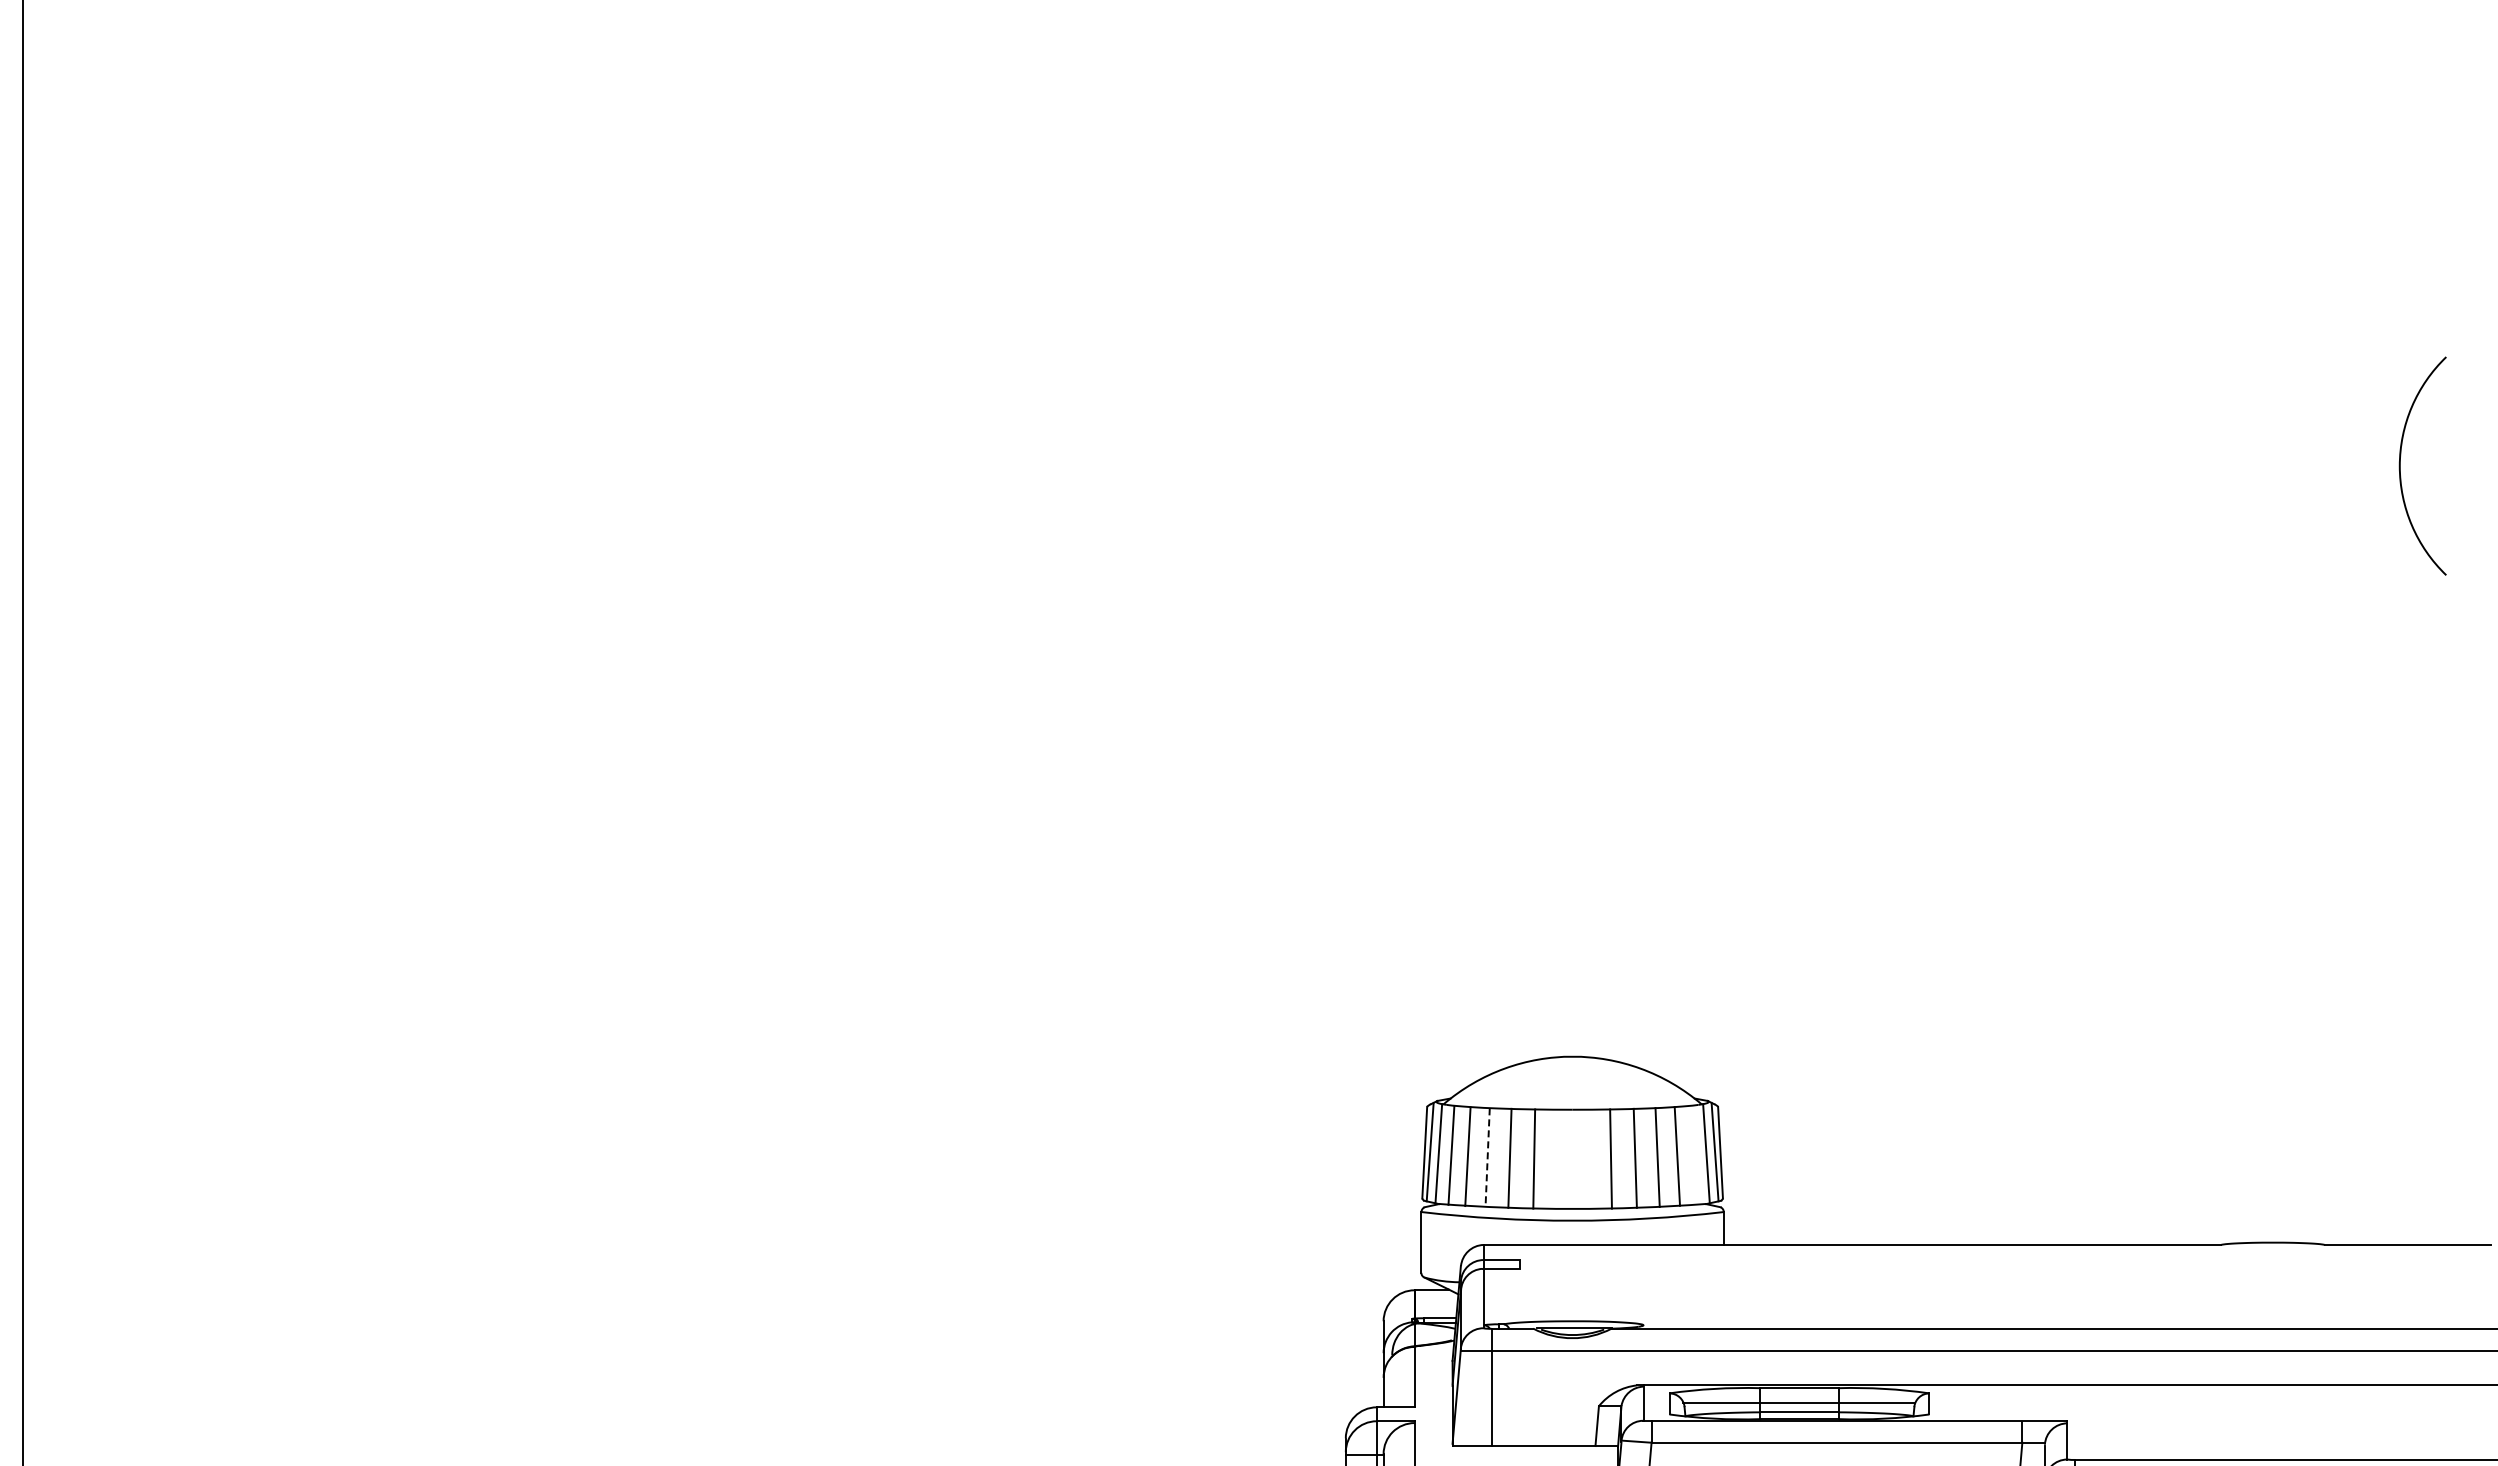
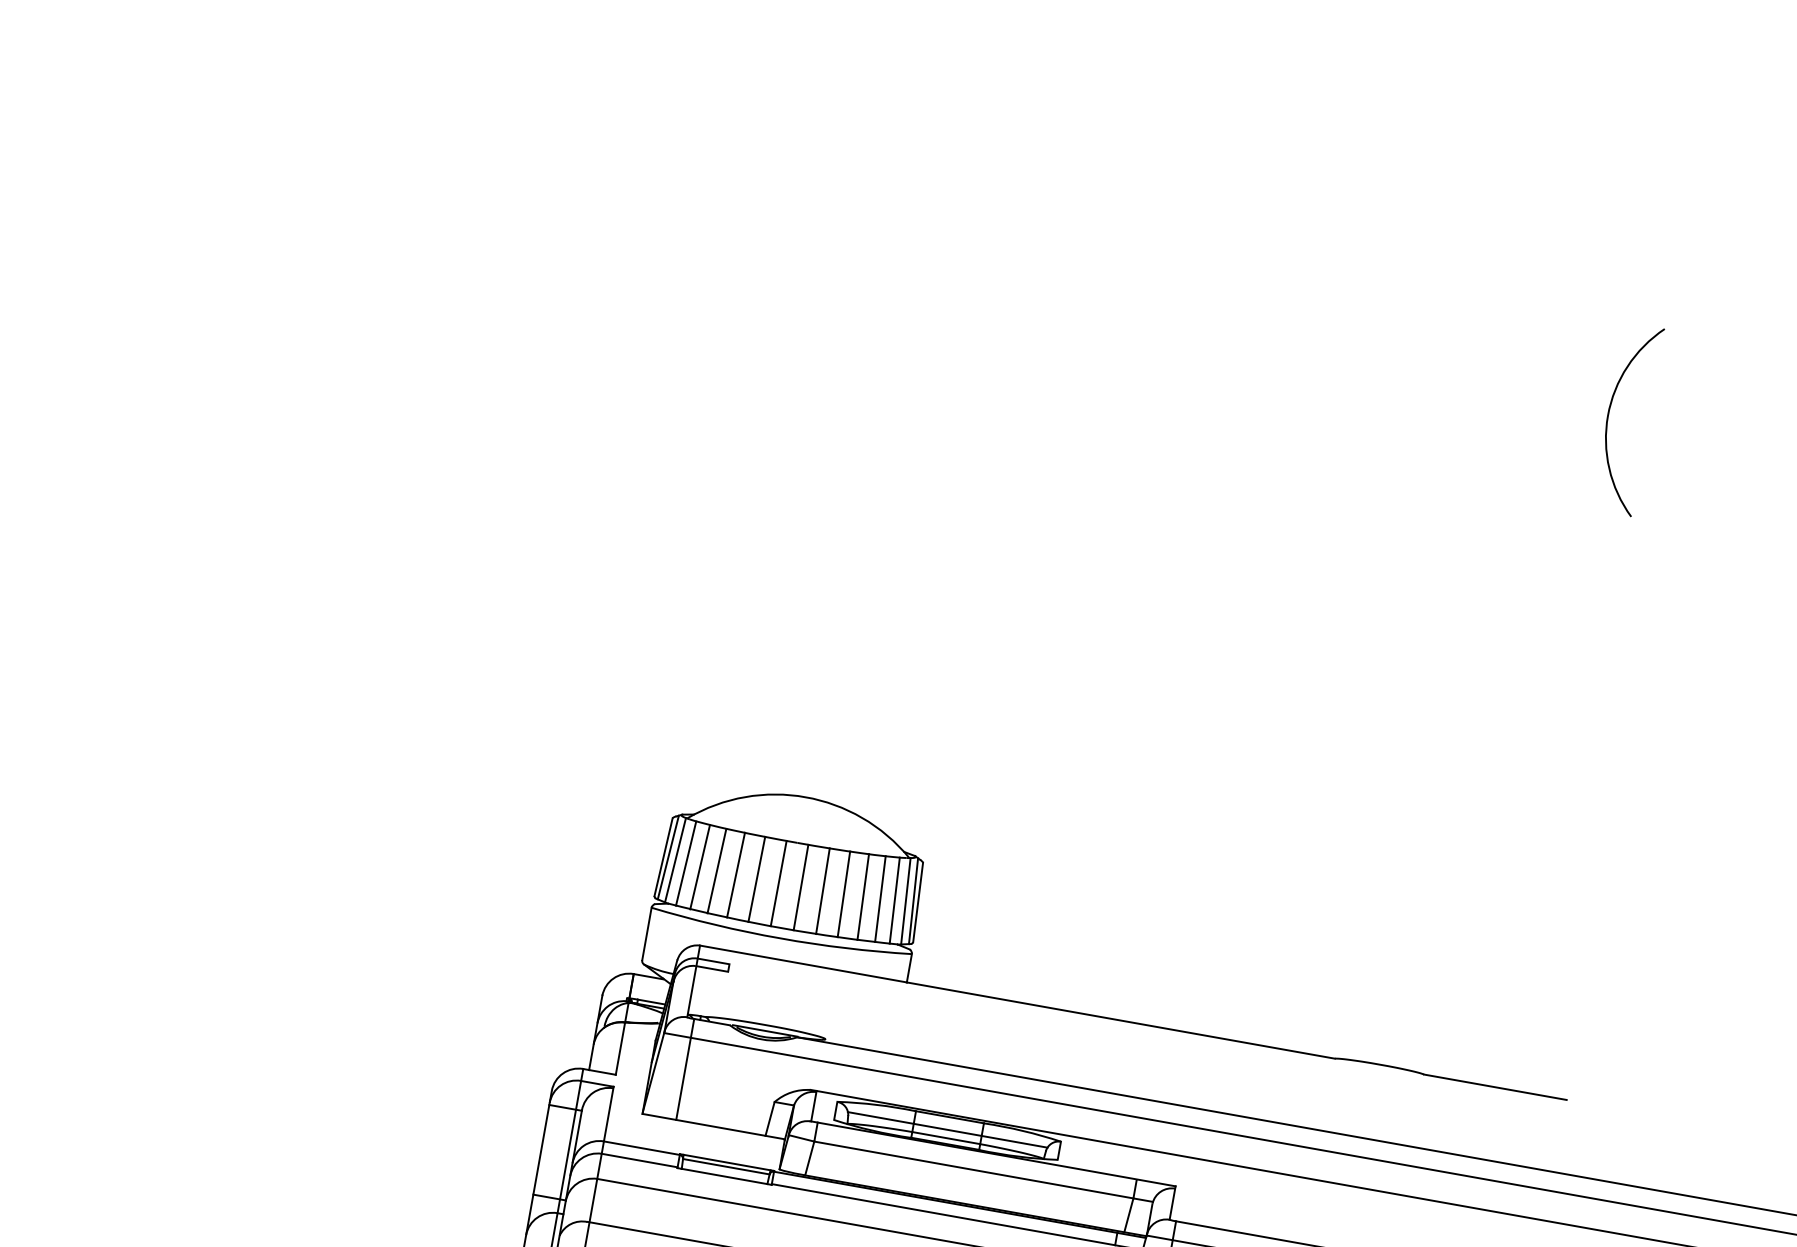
line: (1693, 1154) -> (894, 899), added
line: (1487, 1158) -> (716, 871), dashed -> solid
line: (1559, 1158) -> (778, 882), added
line: (1585, 1158) -> (801, 886), added

